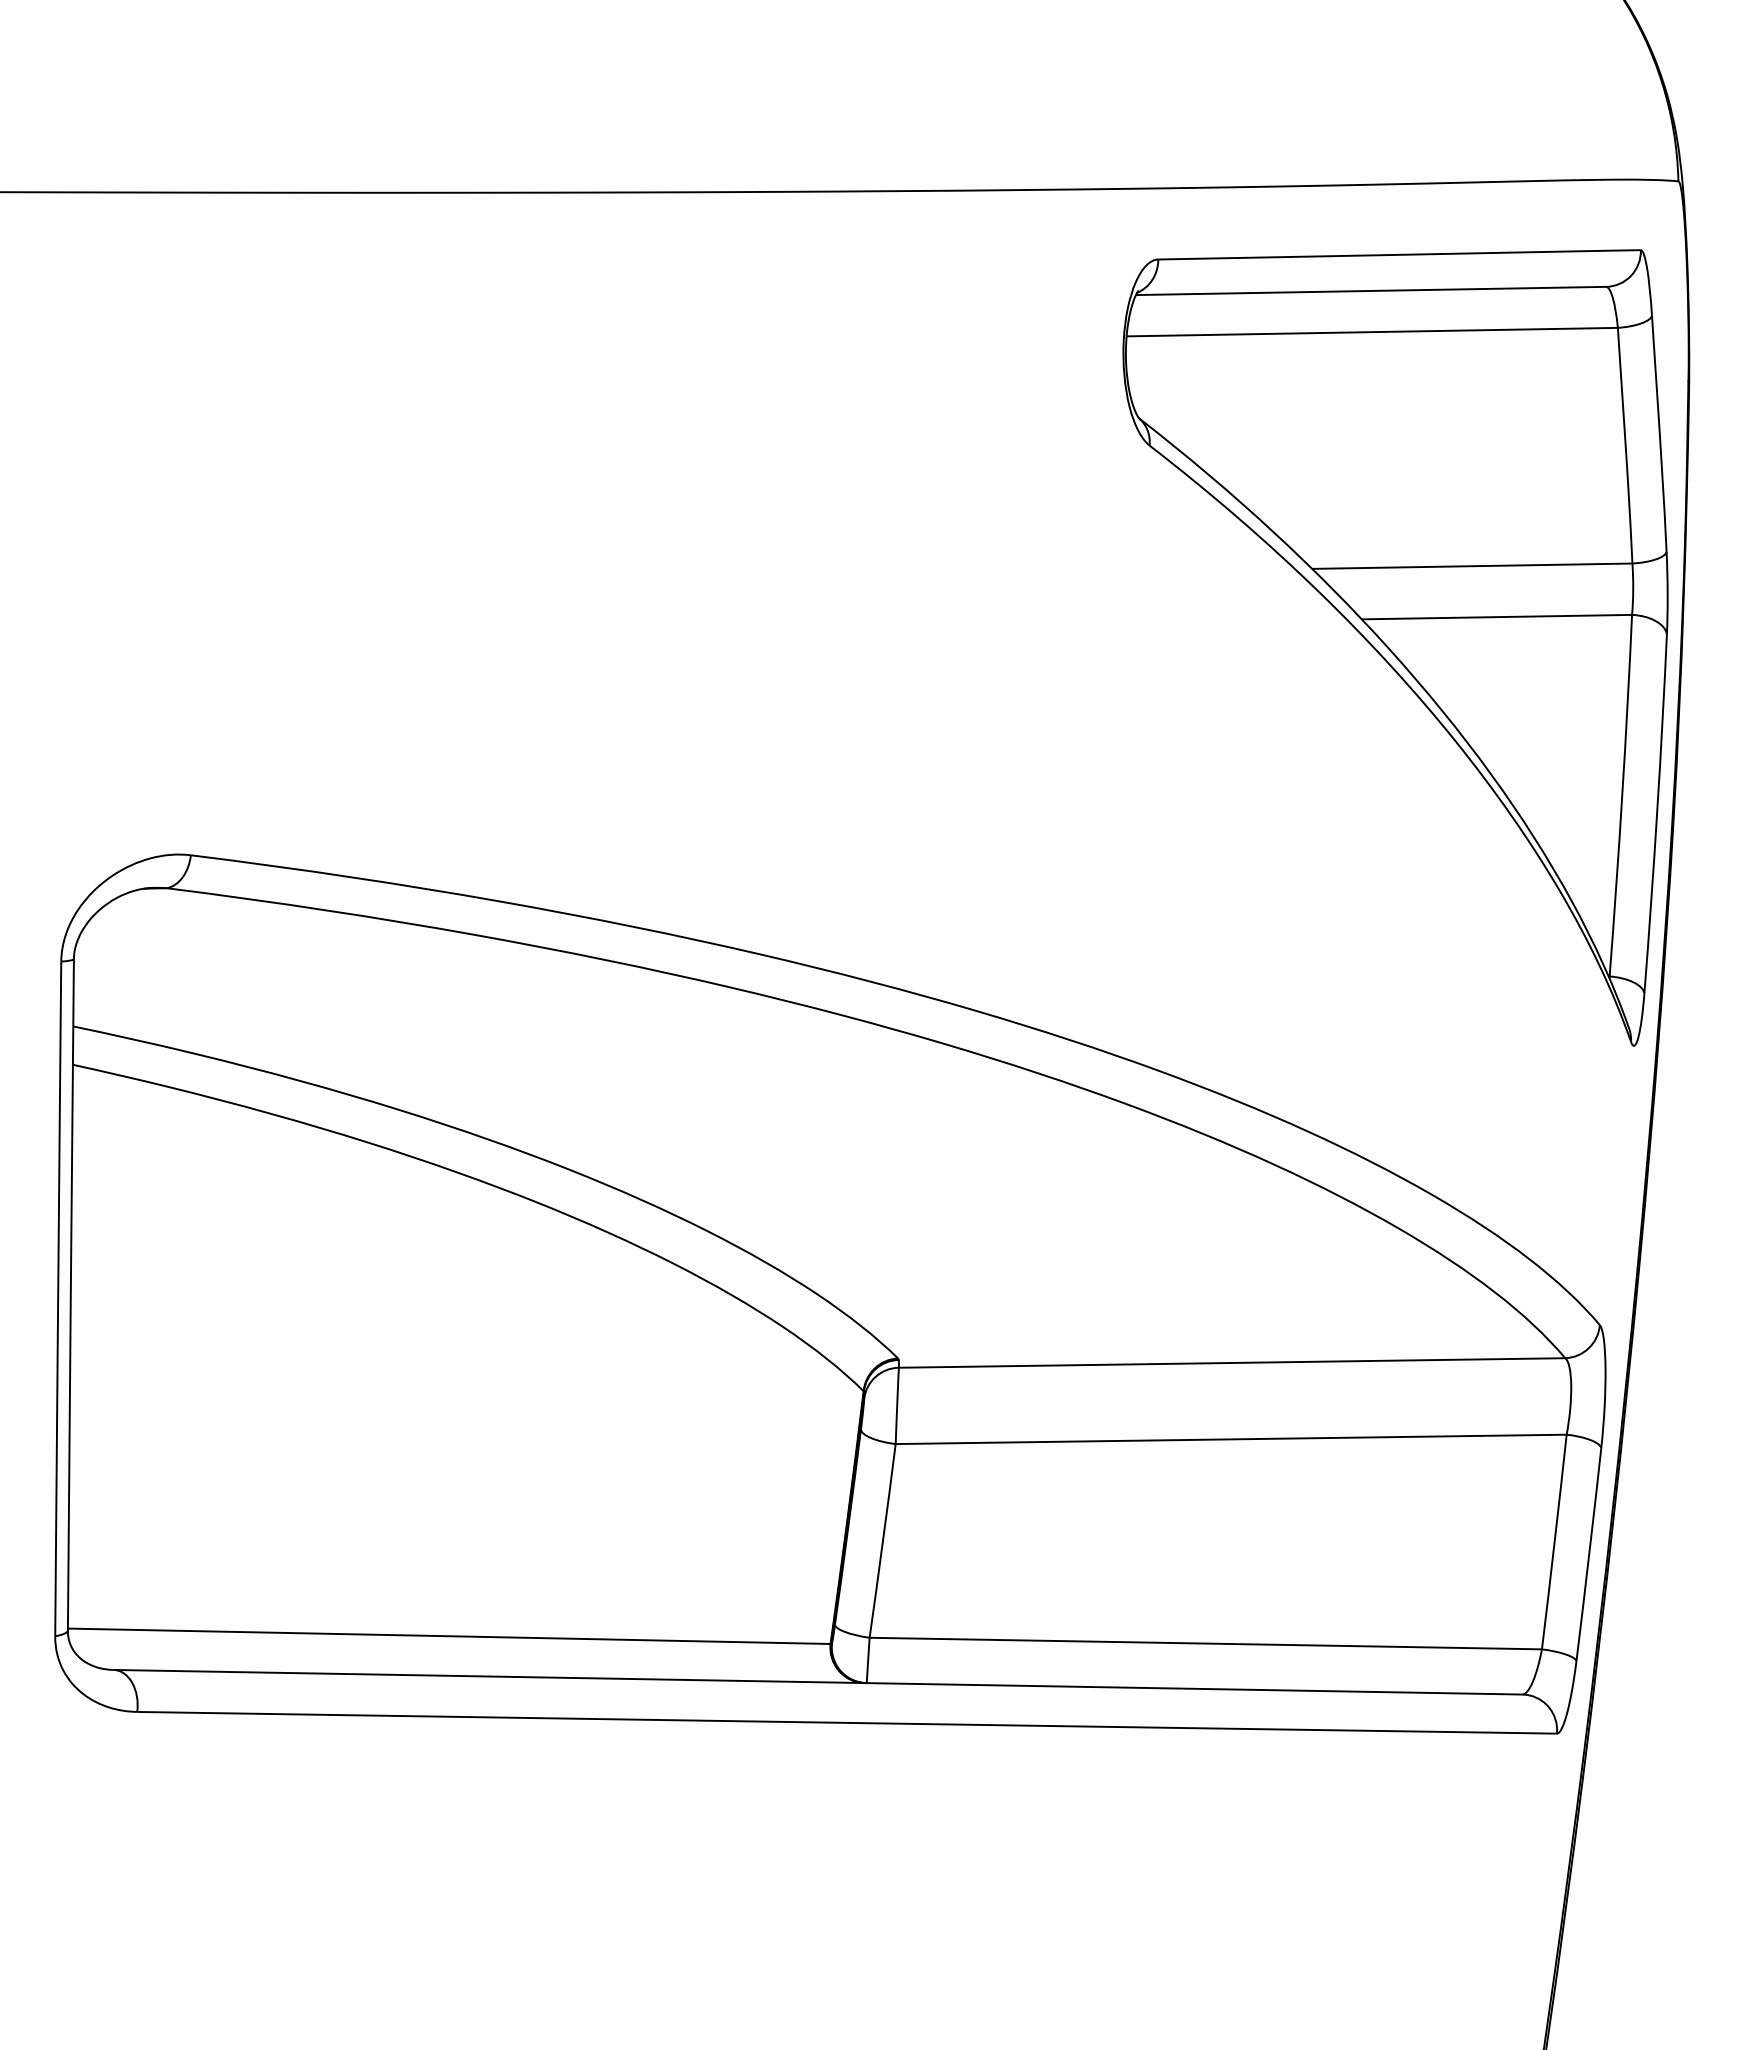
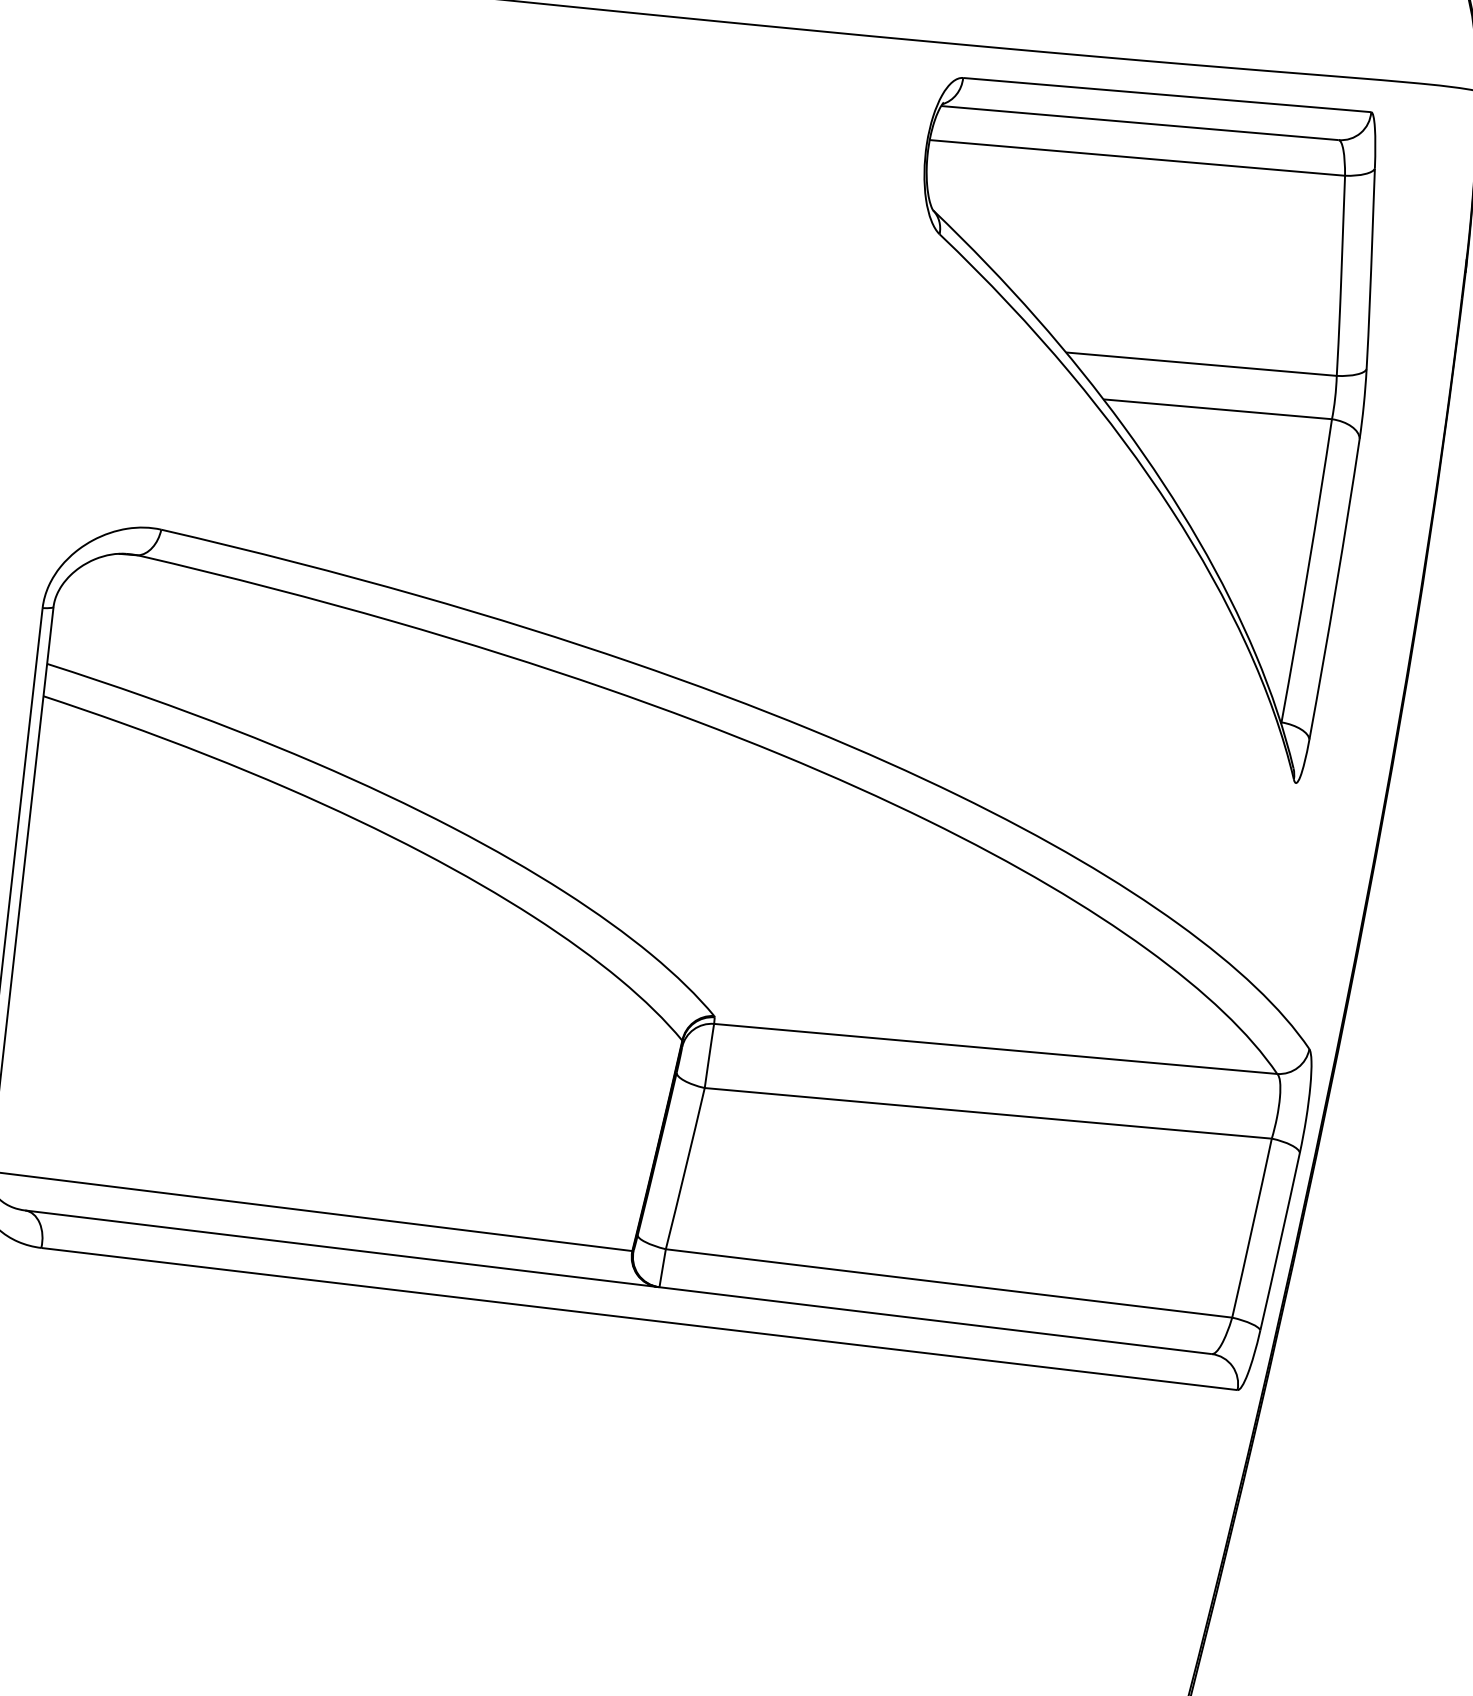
part: (1395, 647) -> (1129, 426), moved

